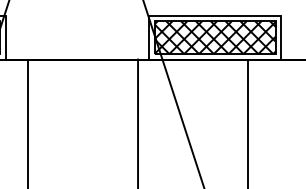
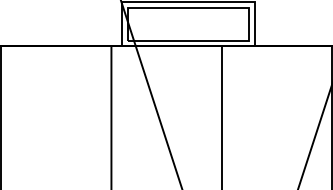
hatch: (215, 36) -> (188, 23), removed

